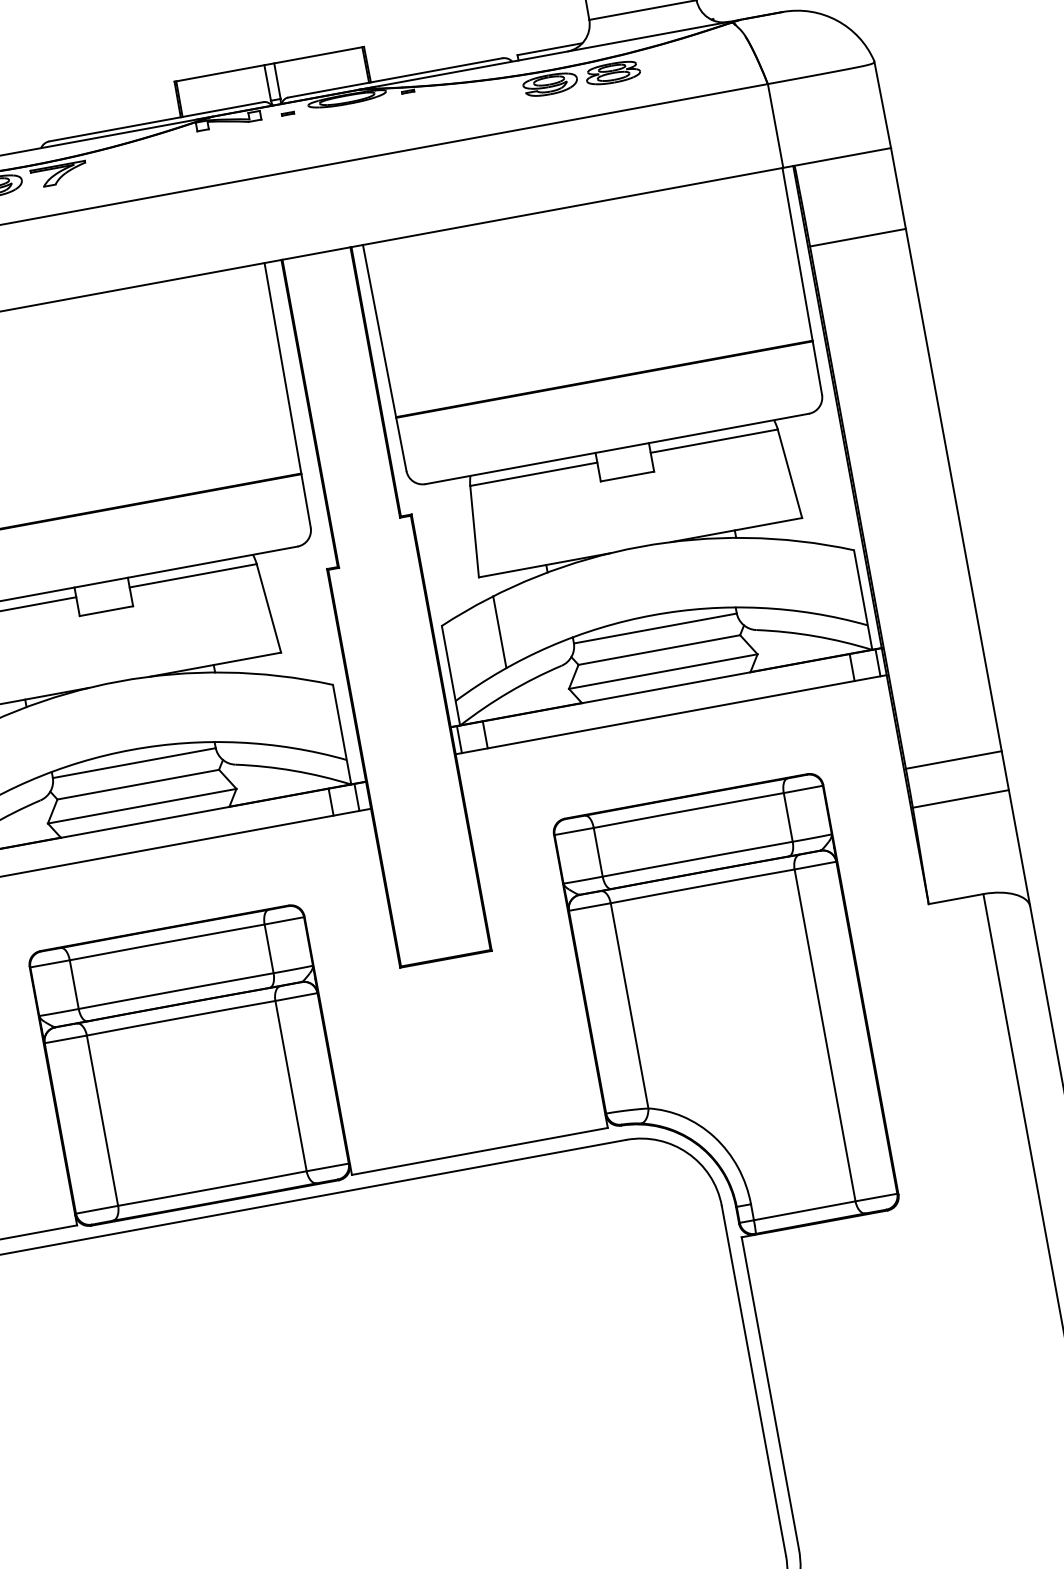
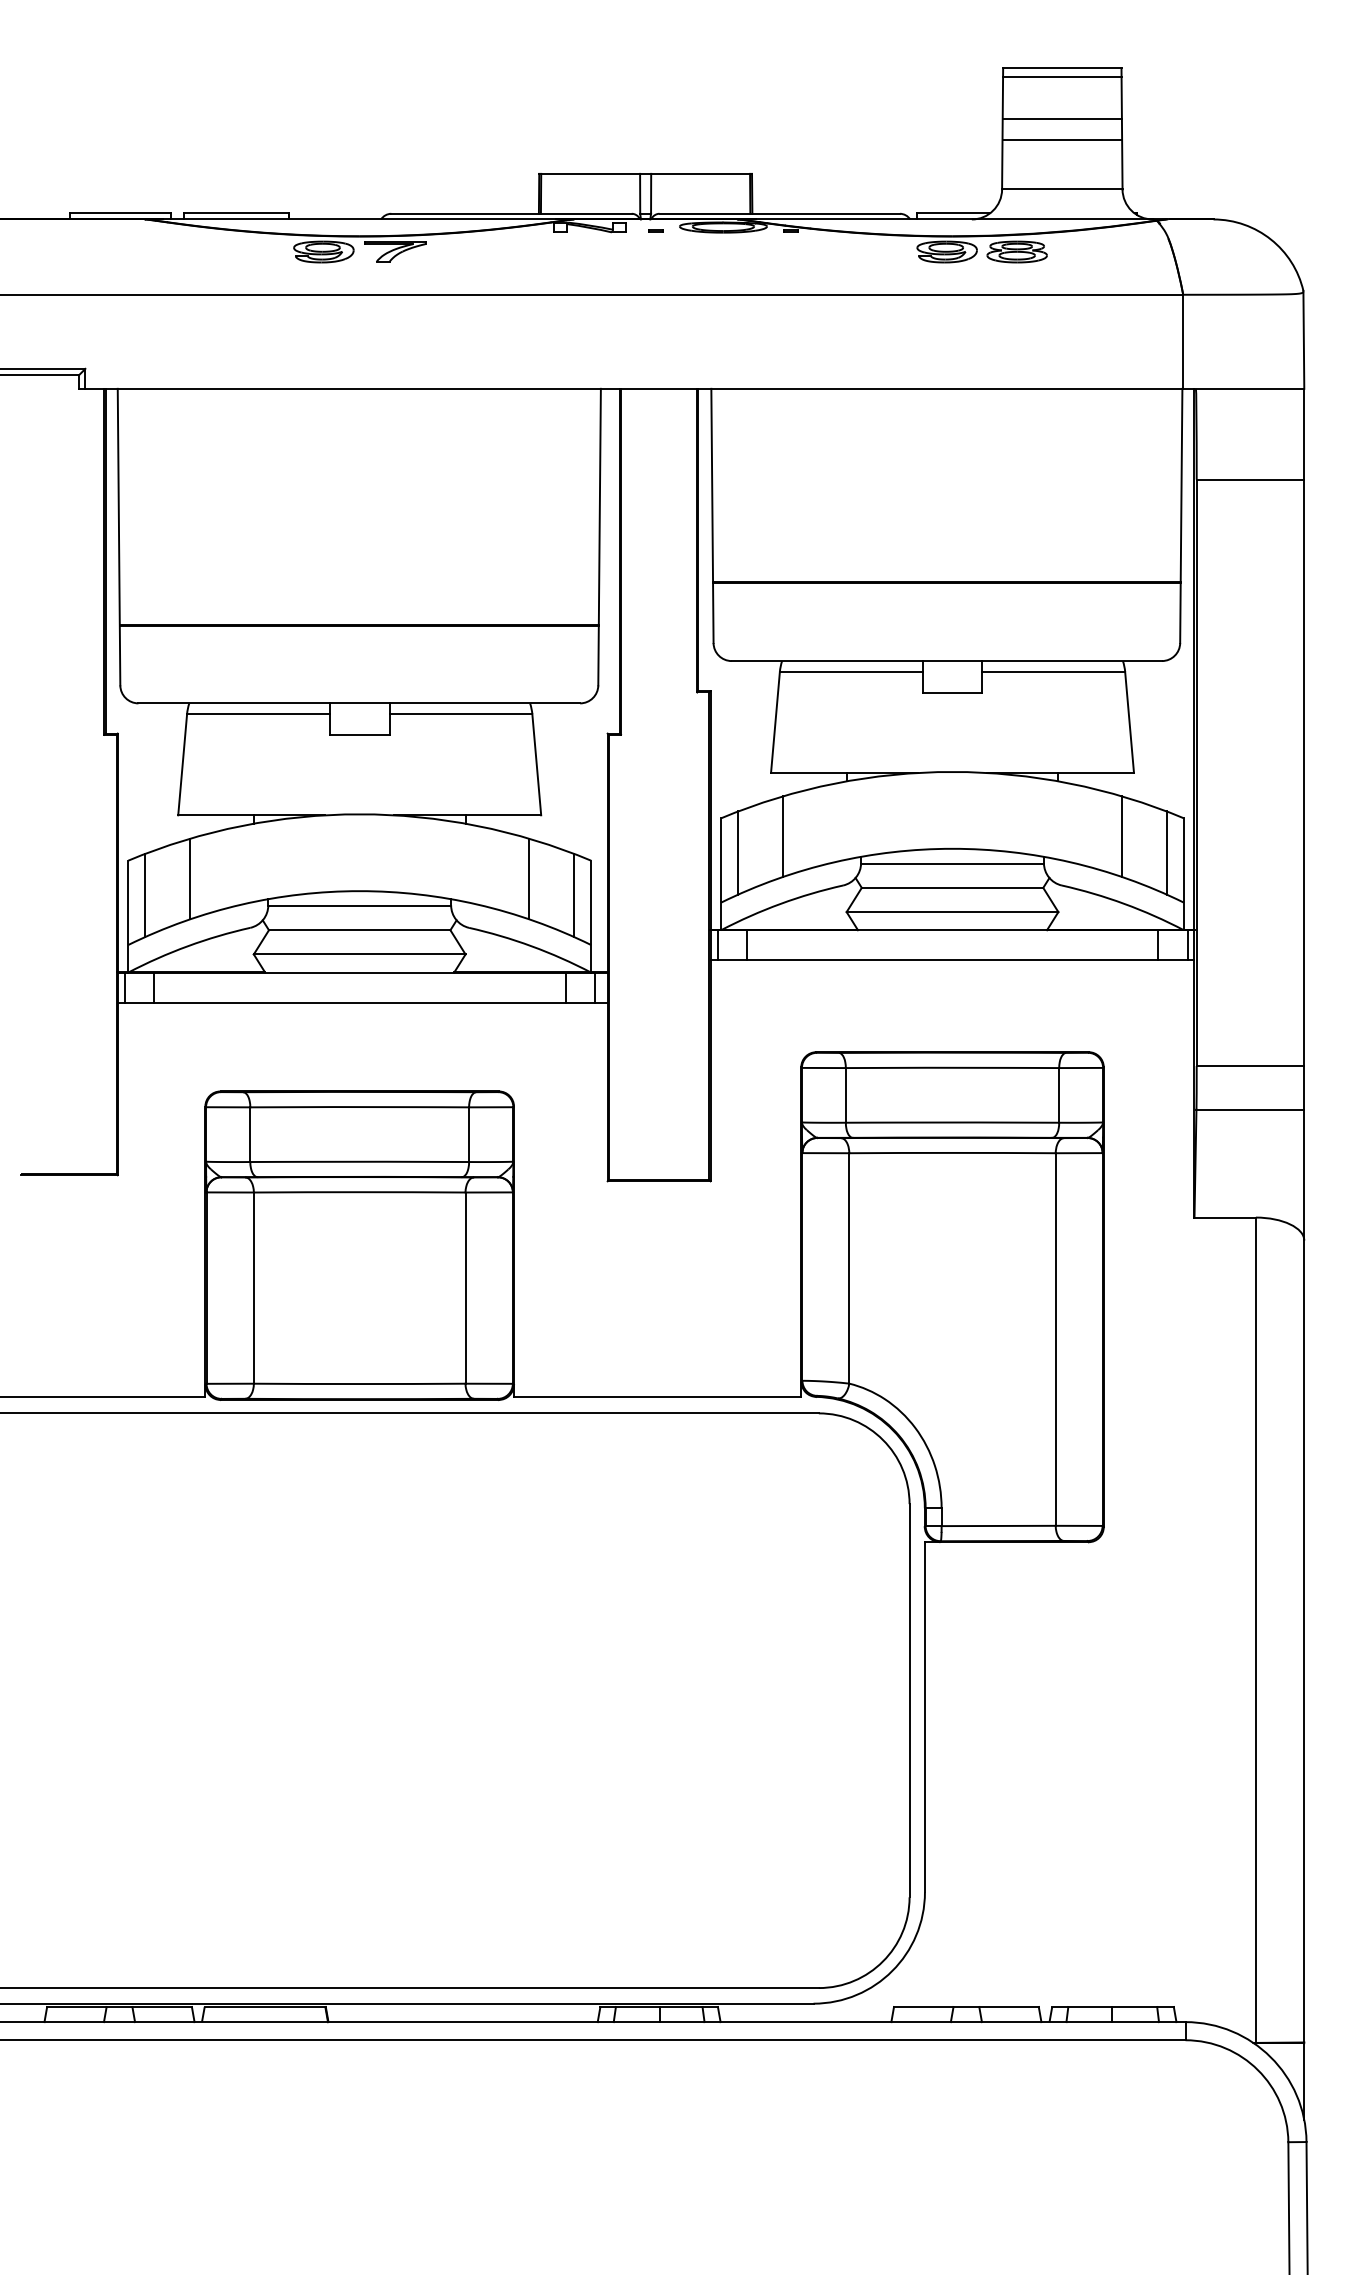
line: (802, 576) -> (1122, 836), added
line: (844, 583) -> (1166, 852), added
line: (462, 653) -> (738, 852), added
line: (281, 710) -> (529, 878), added
line: (322, 717) -> (573, 894), added

